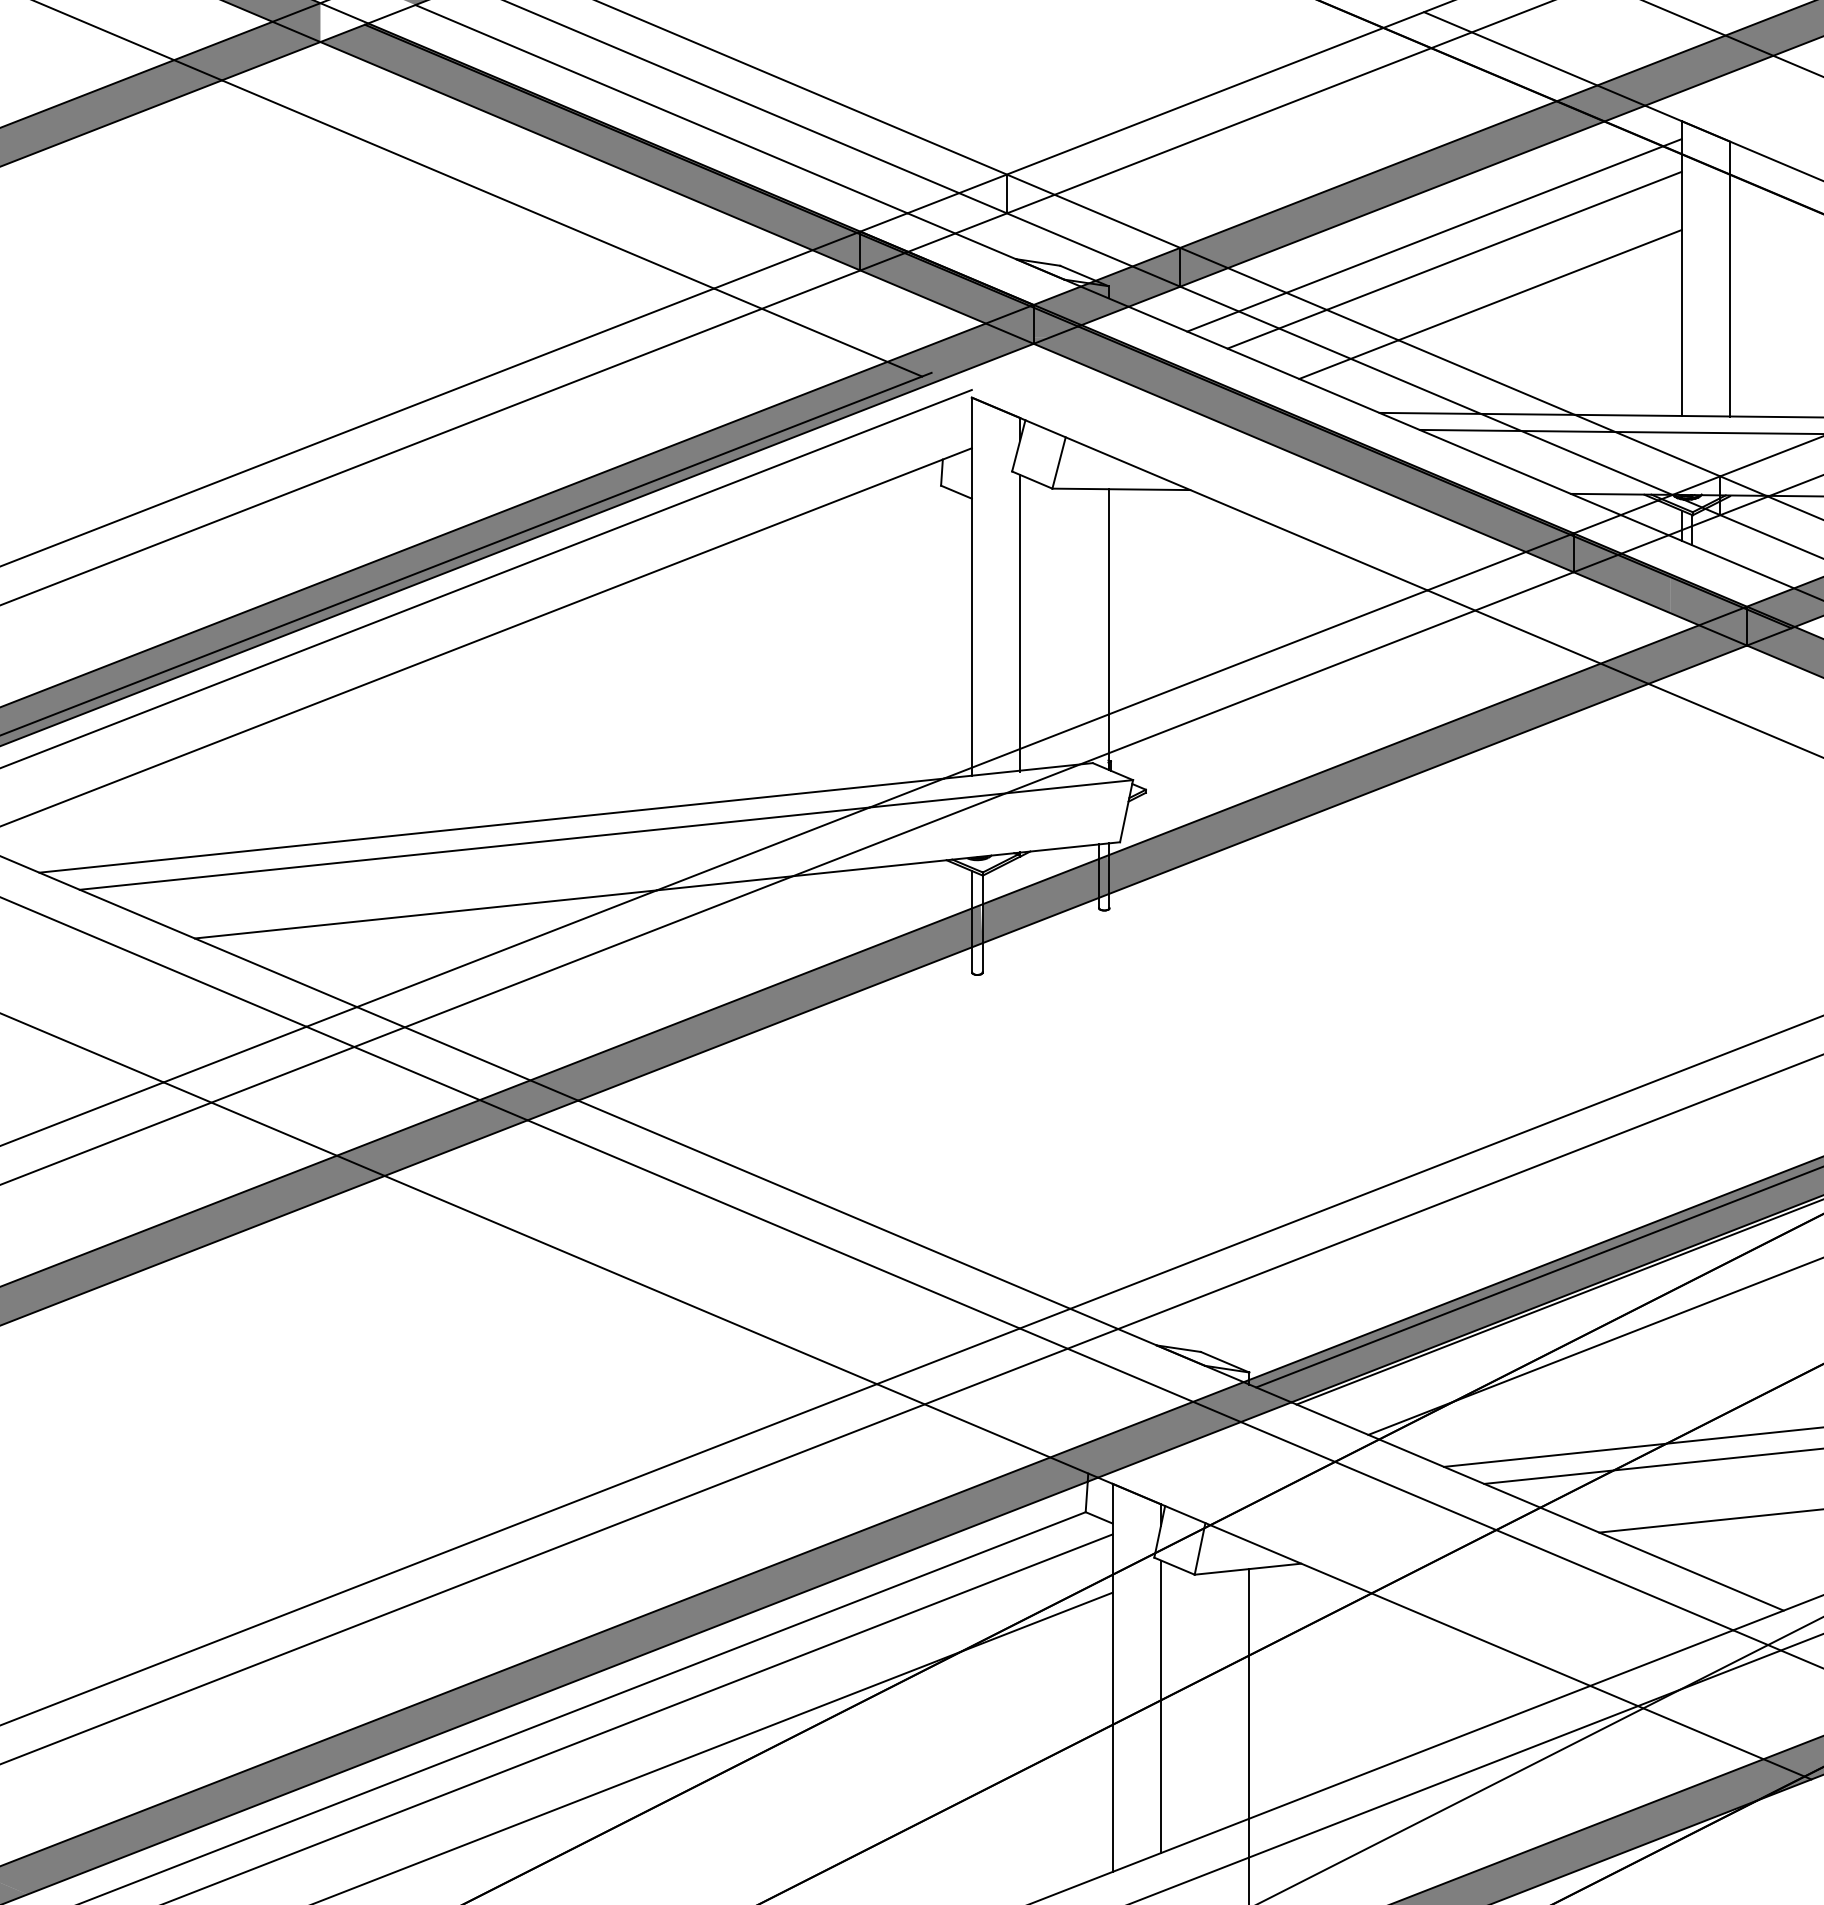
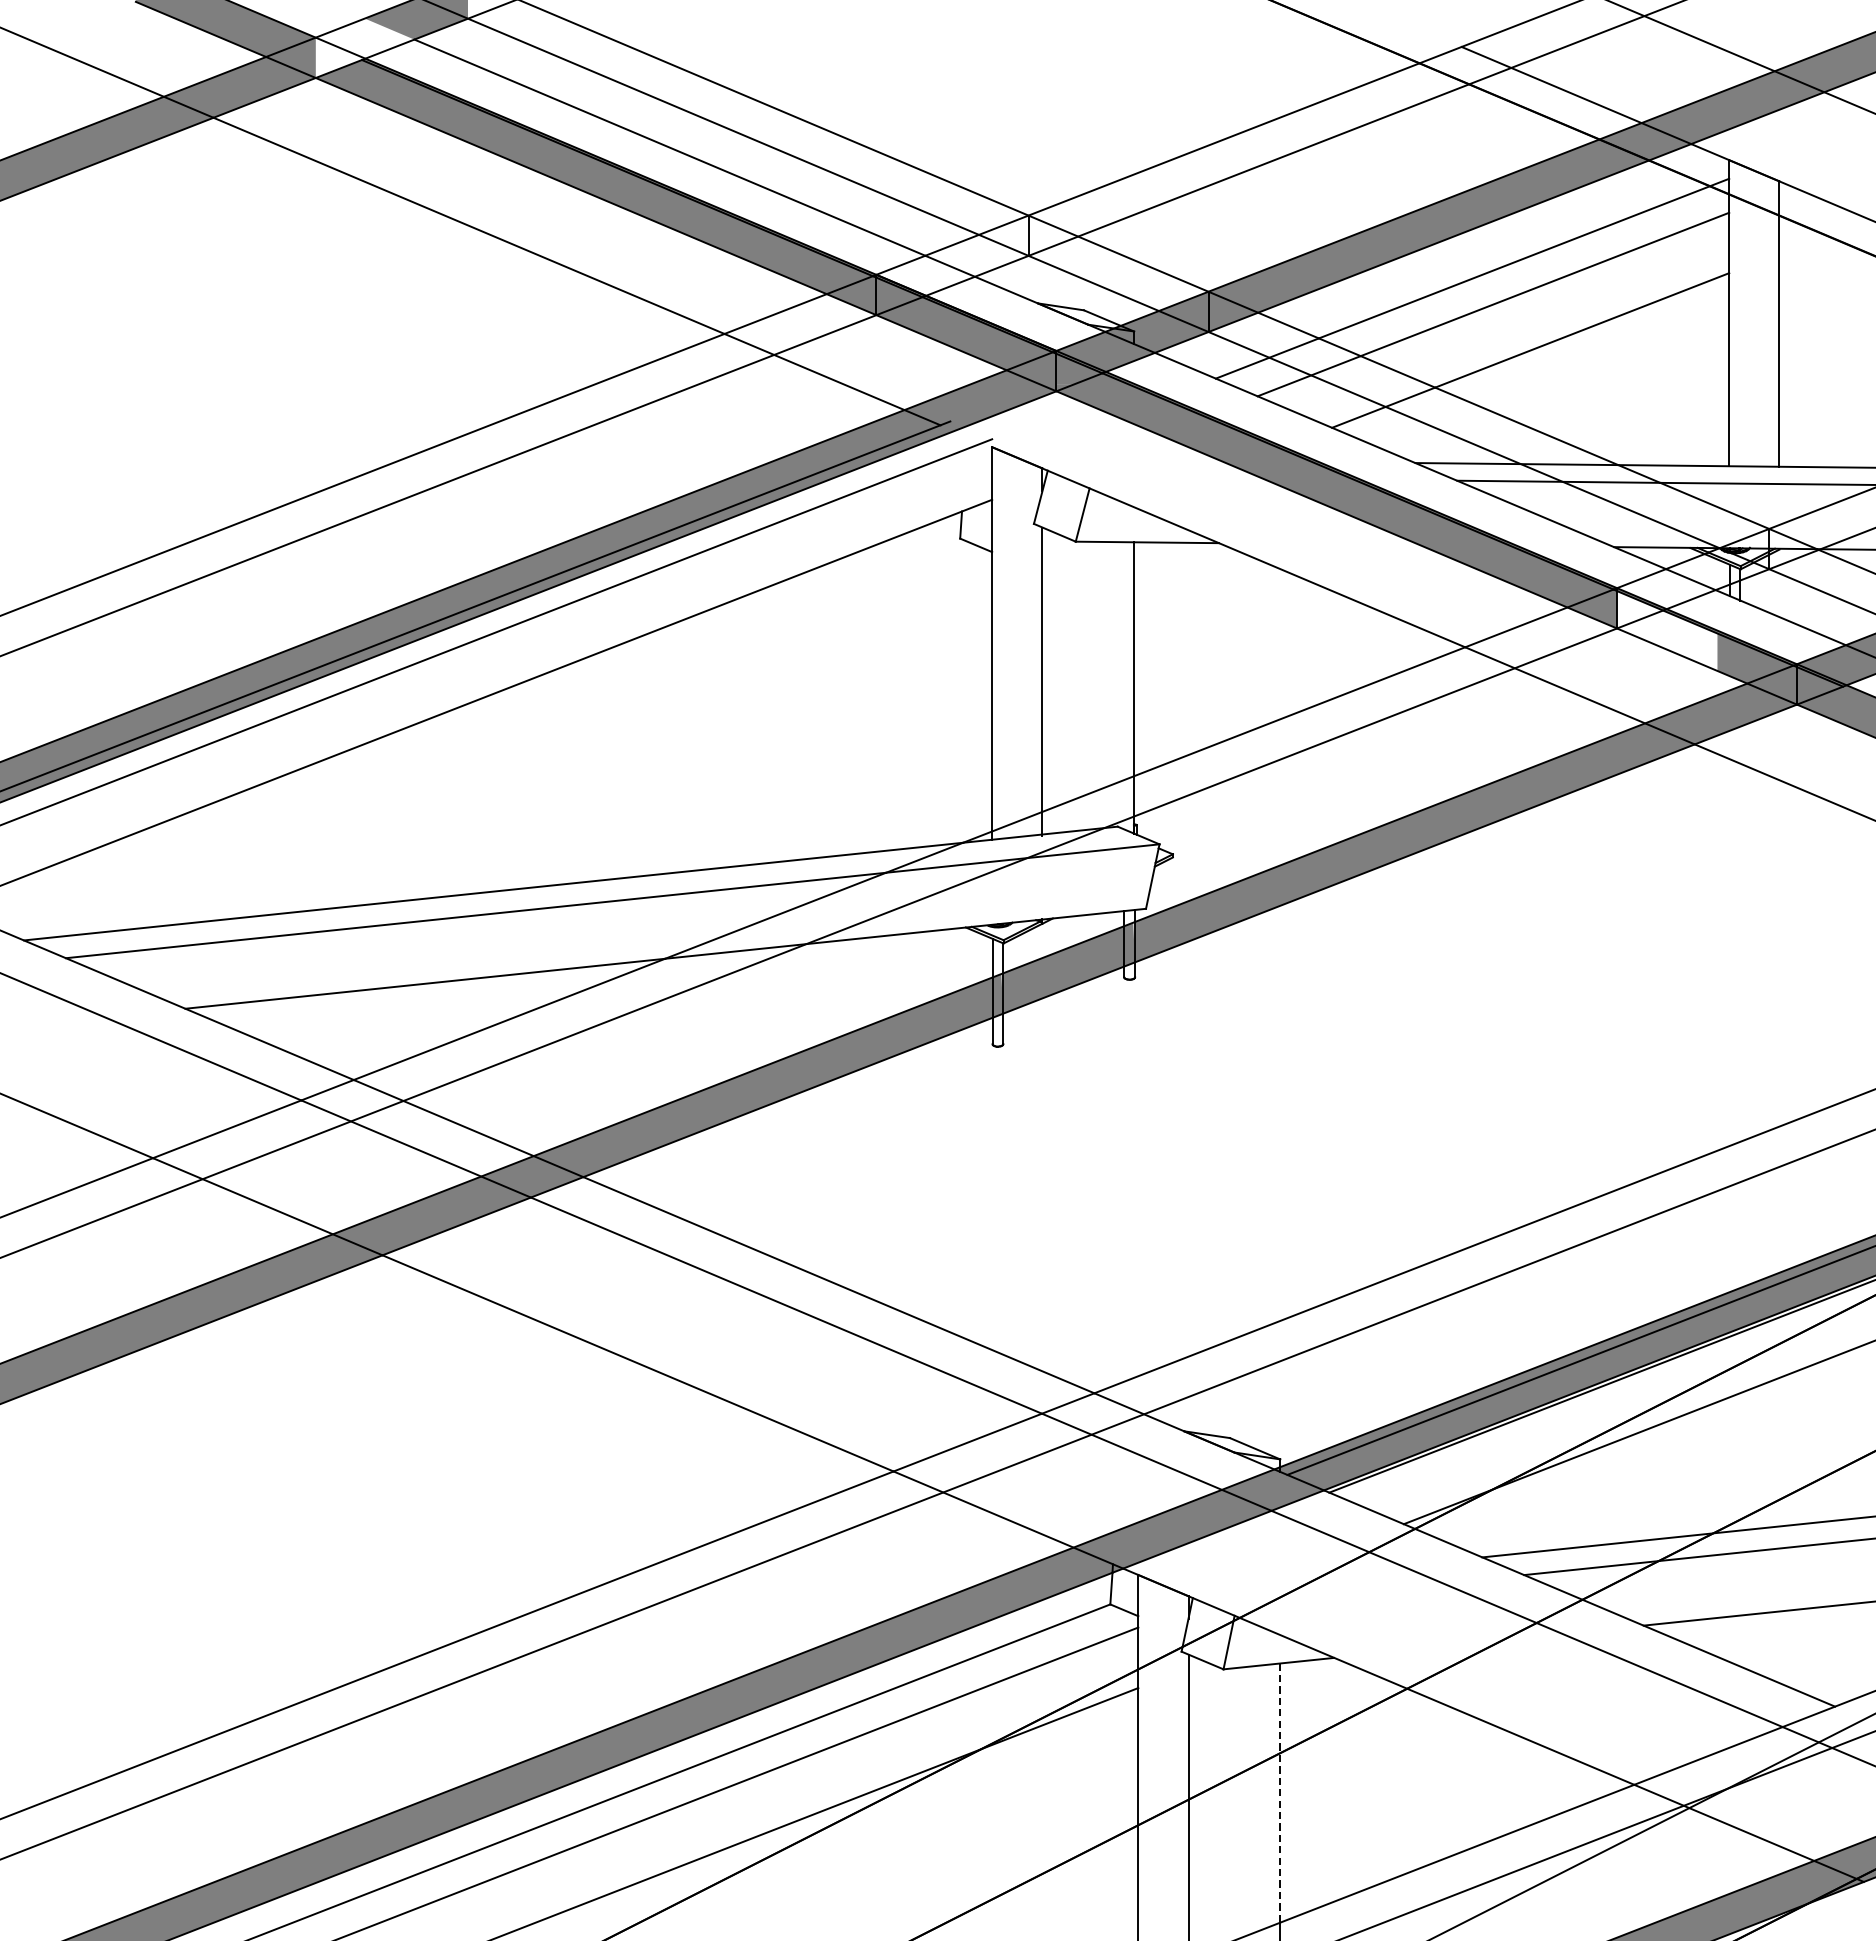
fill: (1621, 574) -> (1666, 630), removed
line: (1249, 1693) -> (1280, 1792), solid -> dashed

